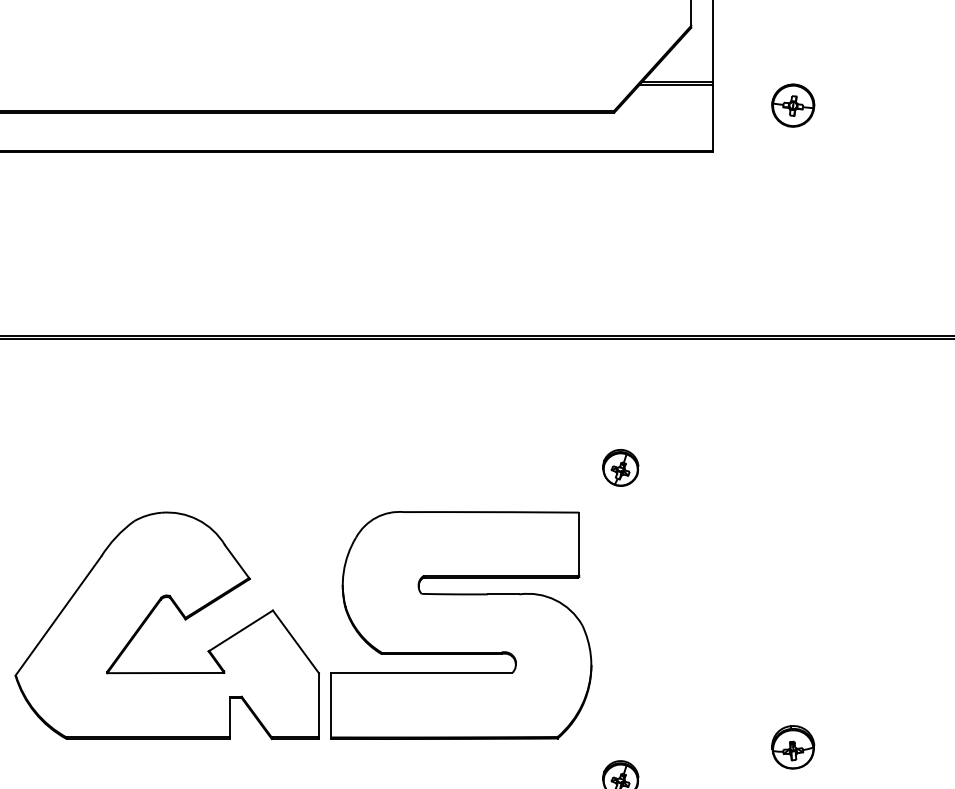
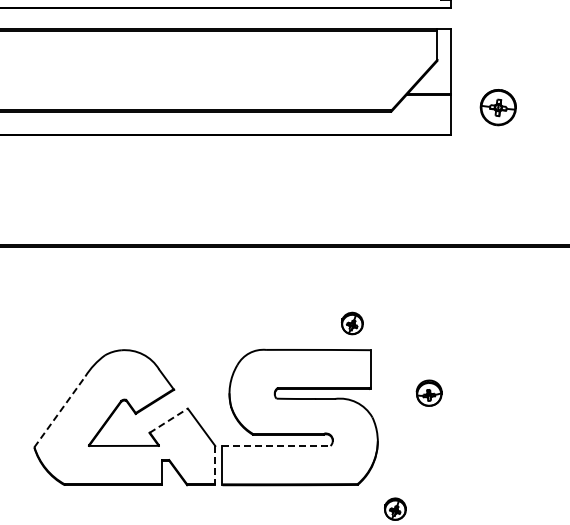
part: (791, 104) -> (497, 106), size x1.4
part: (620, 467) -> (352, 323), moved
line: (57, 615) -> (59, 411), solid -> dashed
line: (240, 630) -> (168, 420), solid -> dashed
line: (423, 672) -> (277, 445), solid -> dashed
line: (319, 705) -> (215, 465), solid -> dashed
part: (791, 746) -> (428, 392), moved

